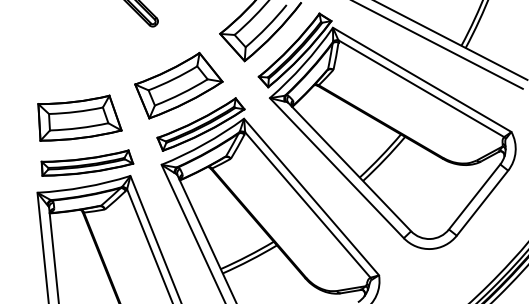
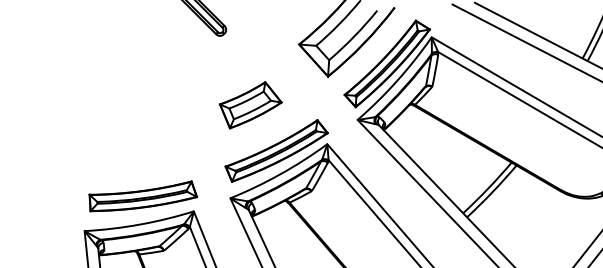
part: (178, 85) -> (250, 105), size x0.6
part: (79, 117) -> (133, 142), removed

